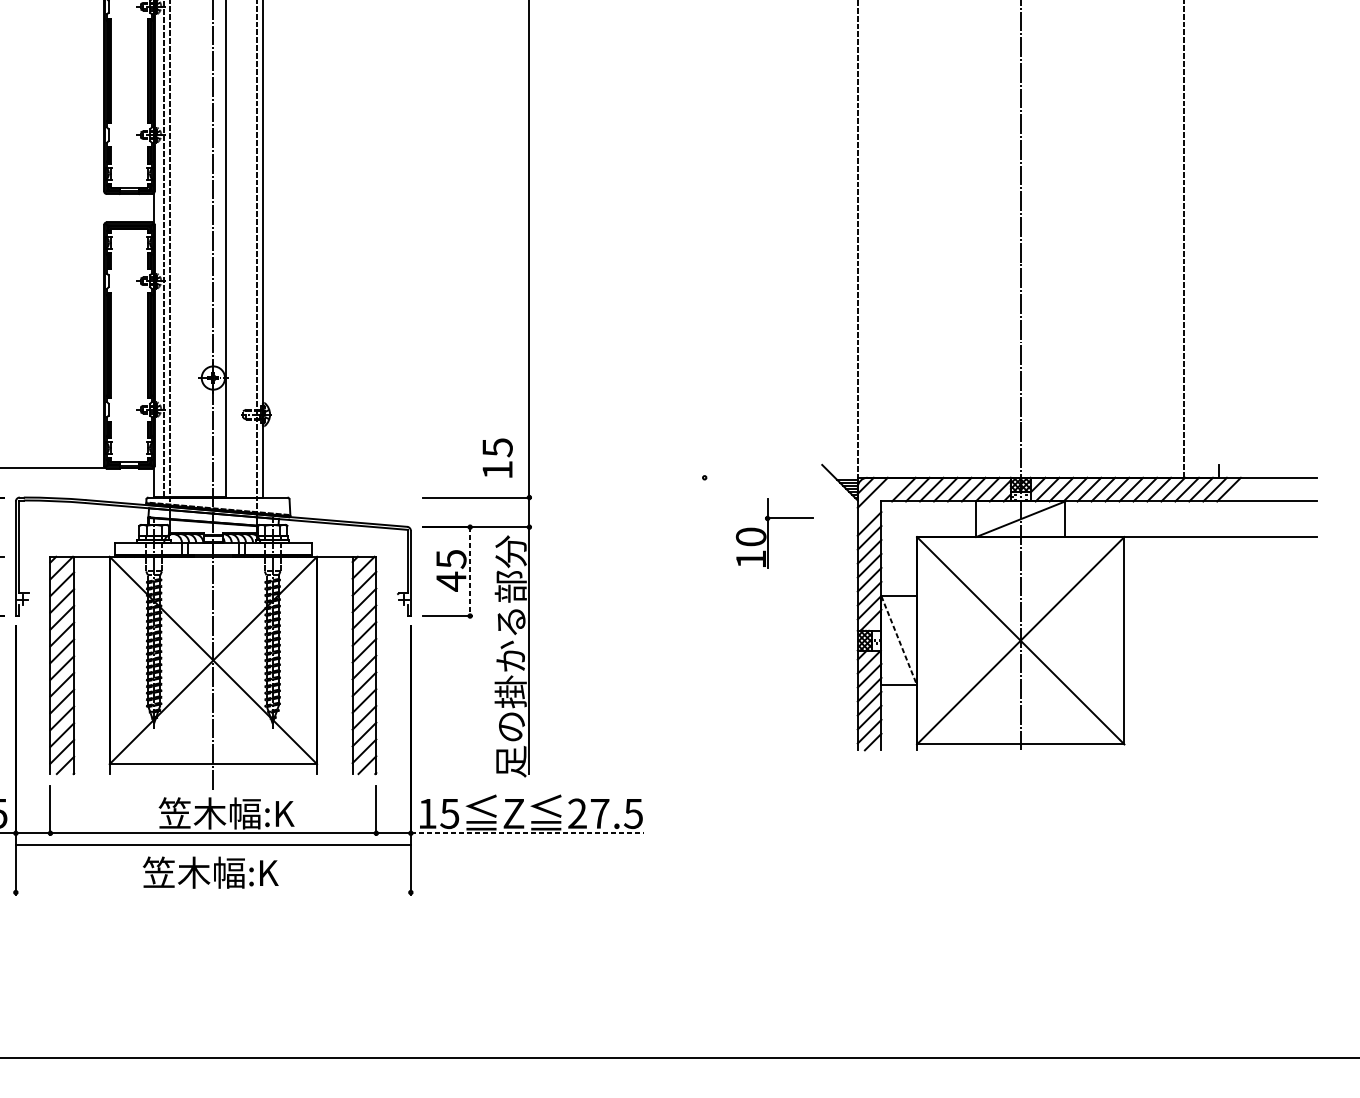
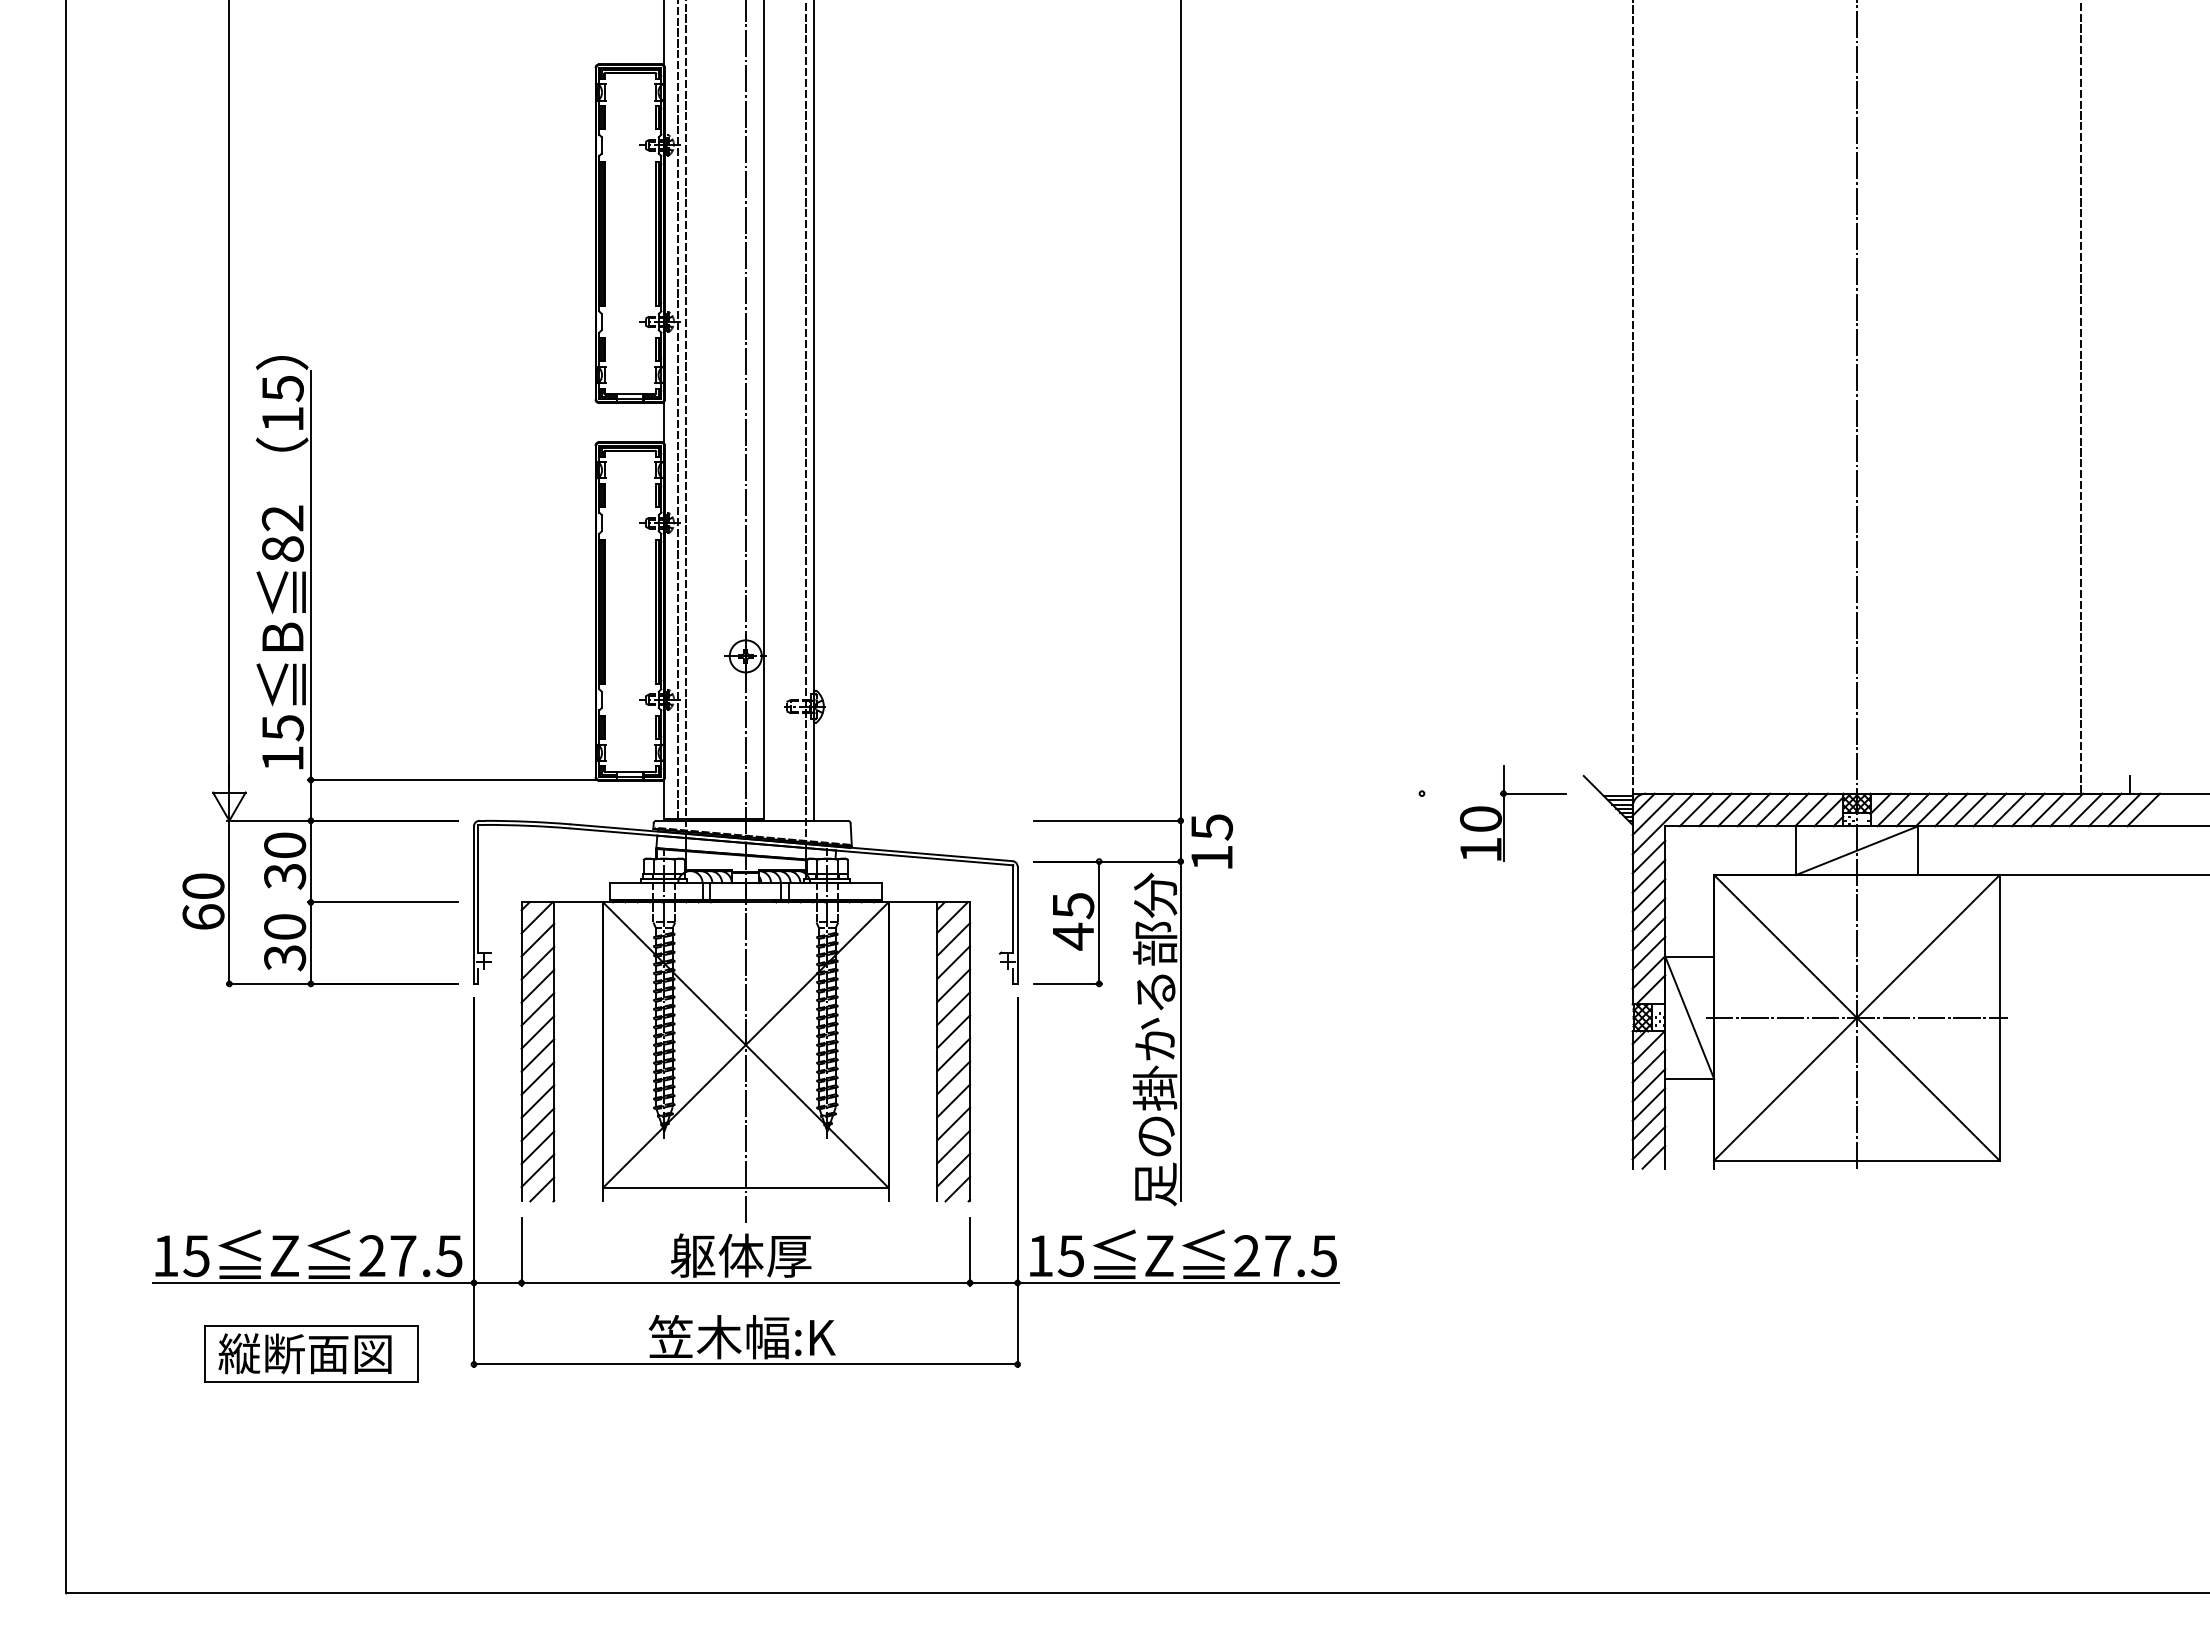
text: (497, 458) -> (1212, 841), moved
line: (879, 499) -> (1662, 823), added
part: (768, 532) -> (1504, 813), moved
line: (470, 572) -> (1099, 923), dashed -> solid
line: (899, 640) -> (1689, 1017), dashed -> solid
line: (1020, 640) -> (1856, 1017), added
text: (226, 813) -> (763, 1255), 笠木幅:K -> 躯体厚
line: (527, 832) -> (1178, 1282), dashed -> solid
line: (213, 844) -> (745, 1364), moved

